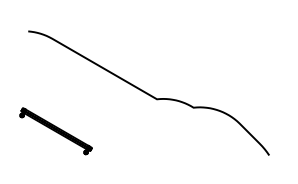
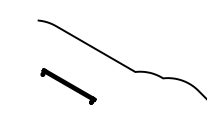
part: (55, 131) -> (68, 86), moved

